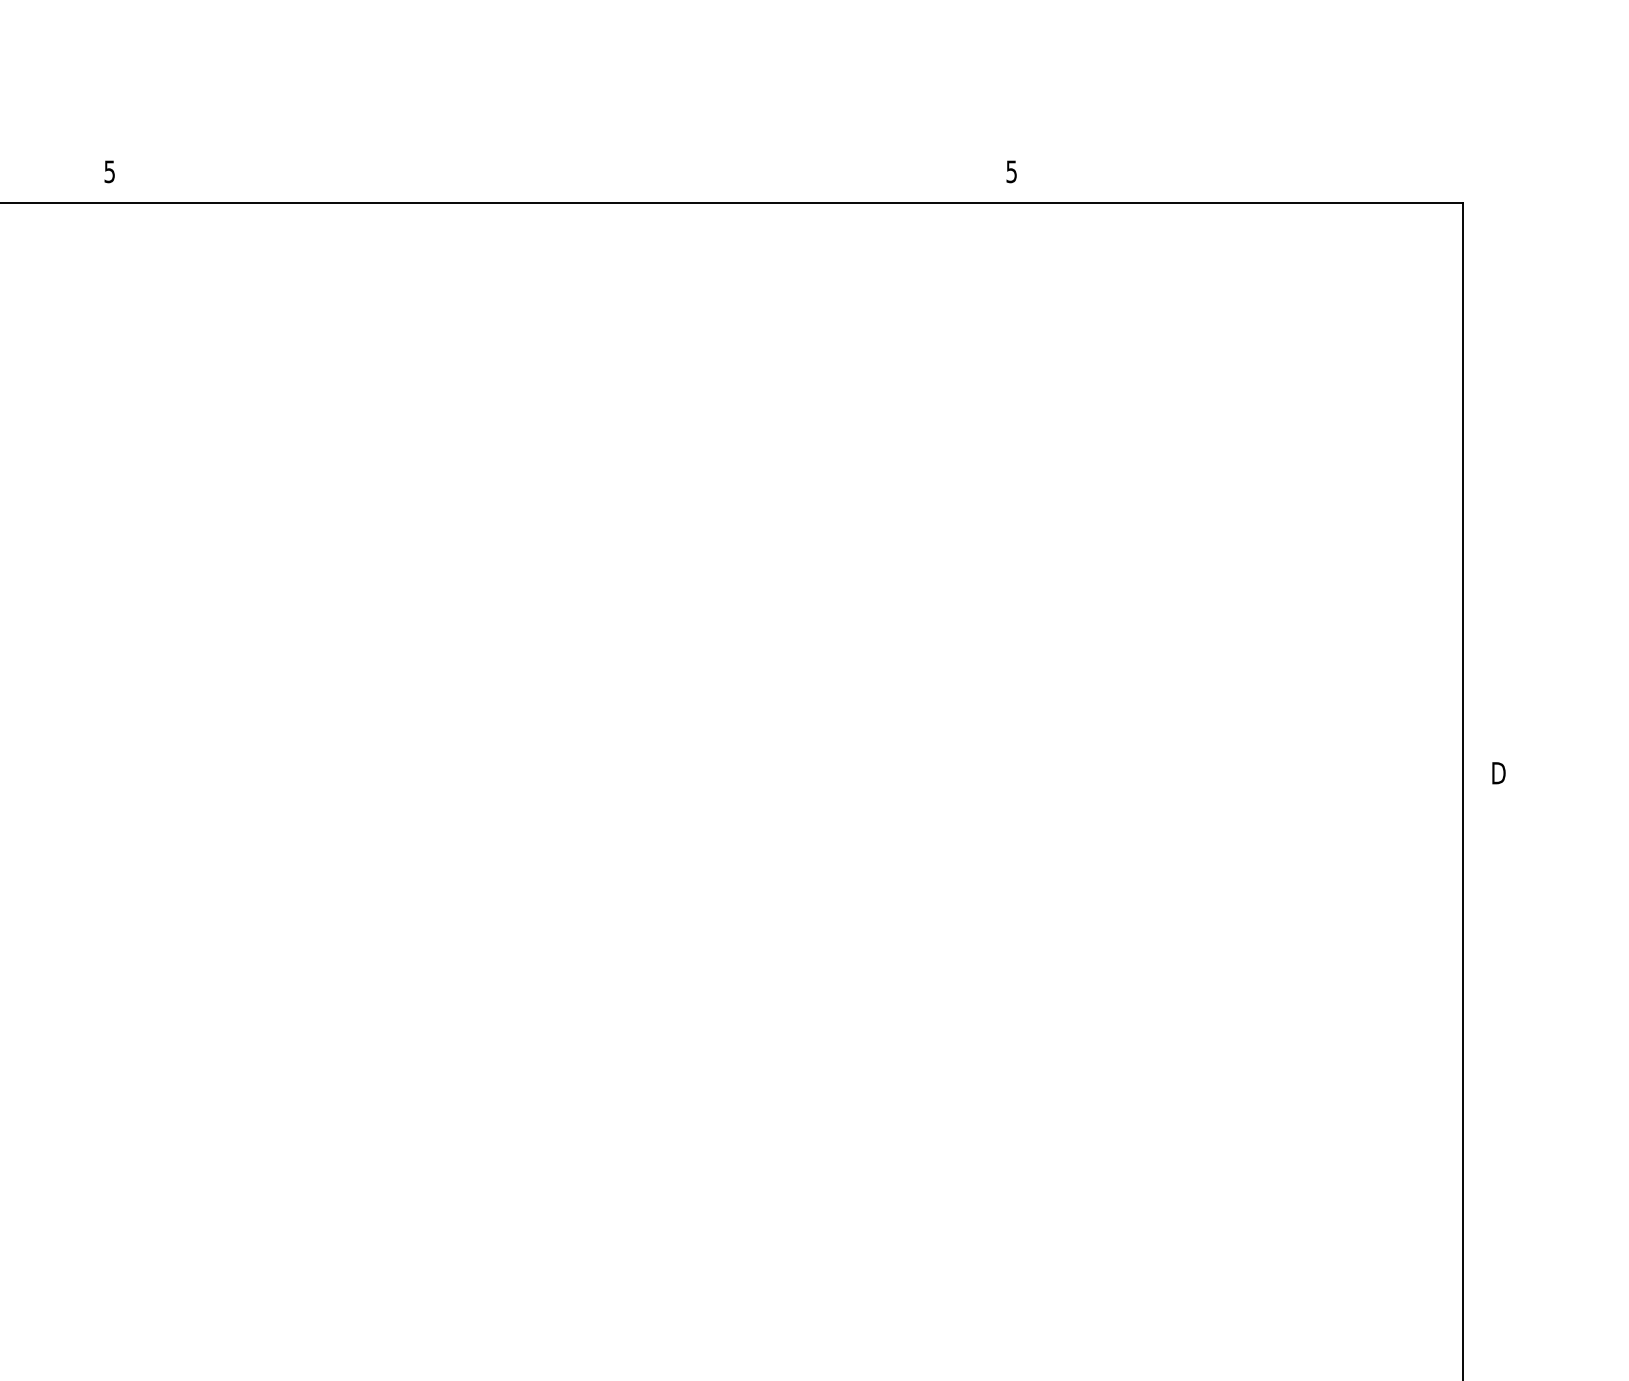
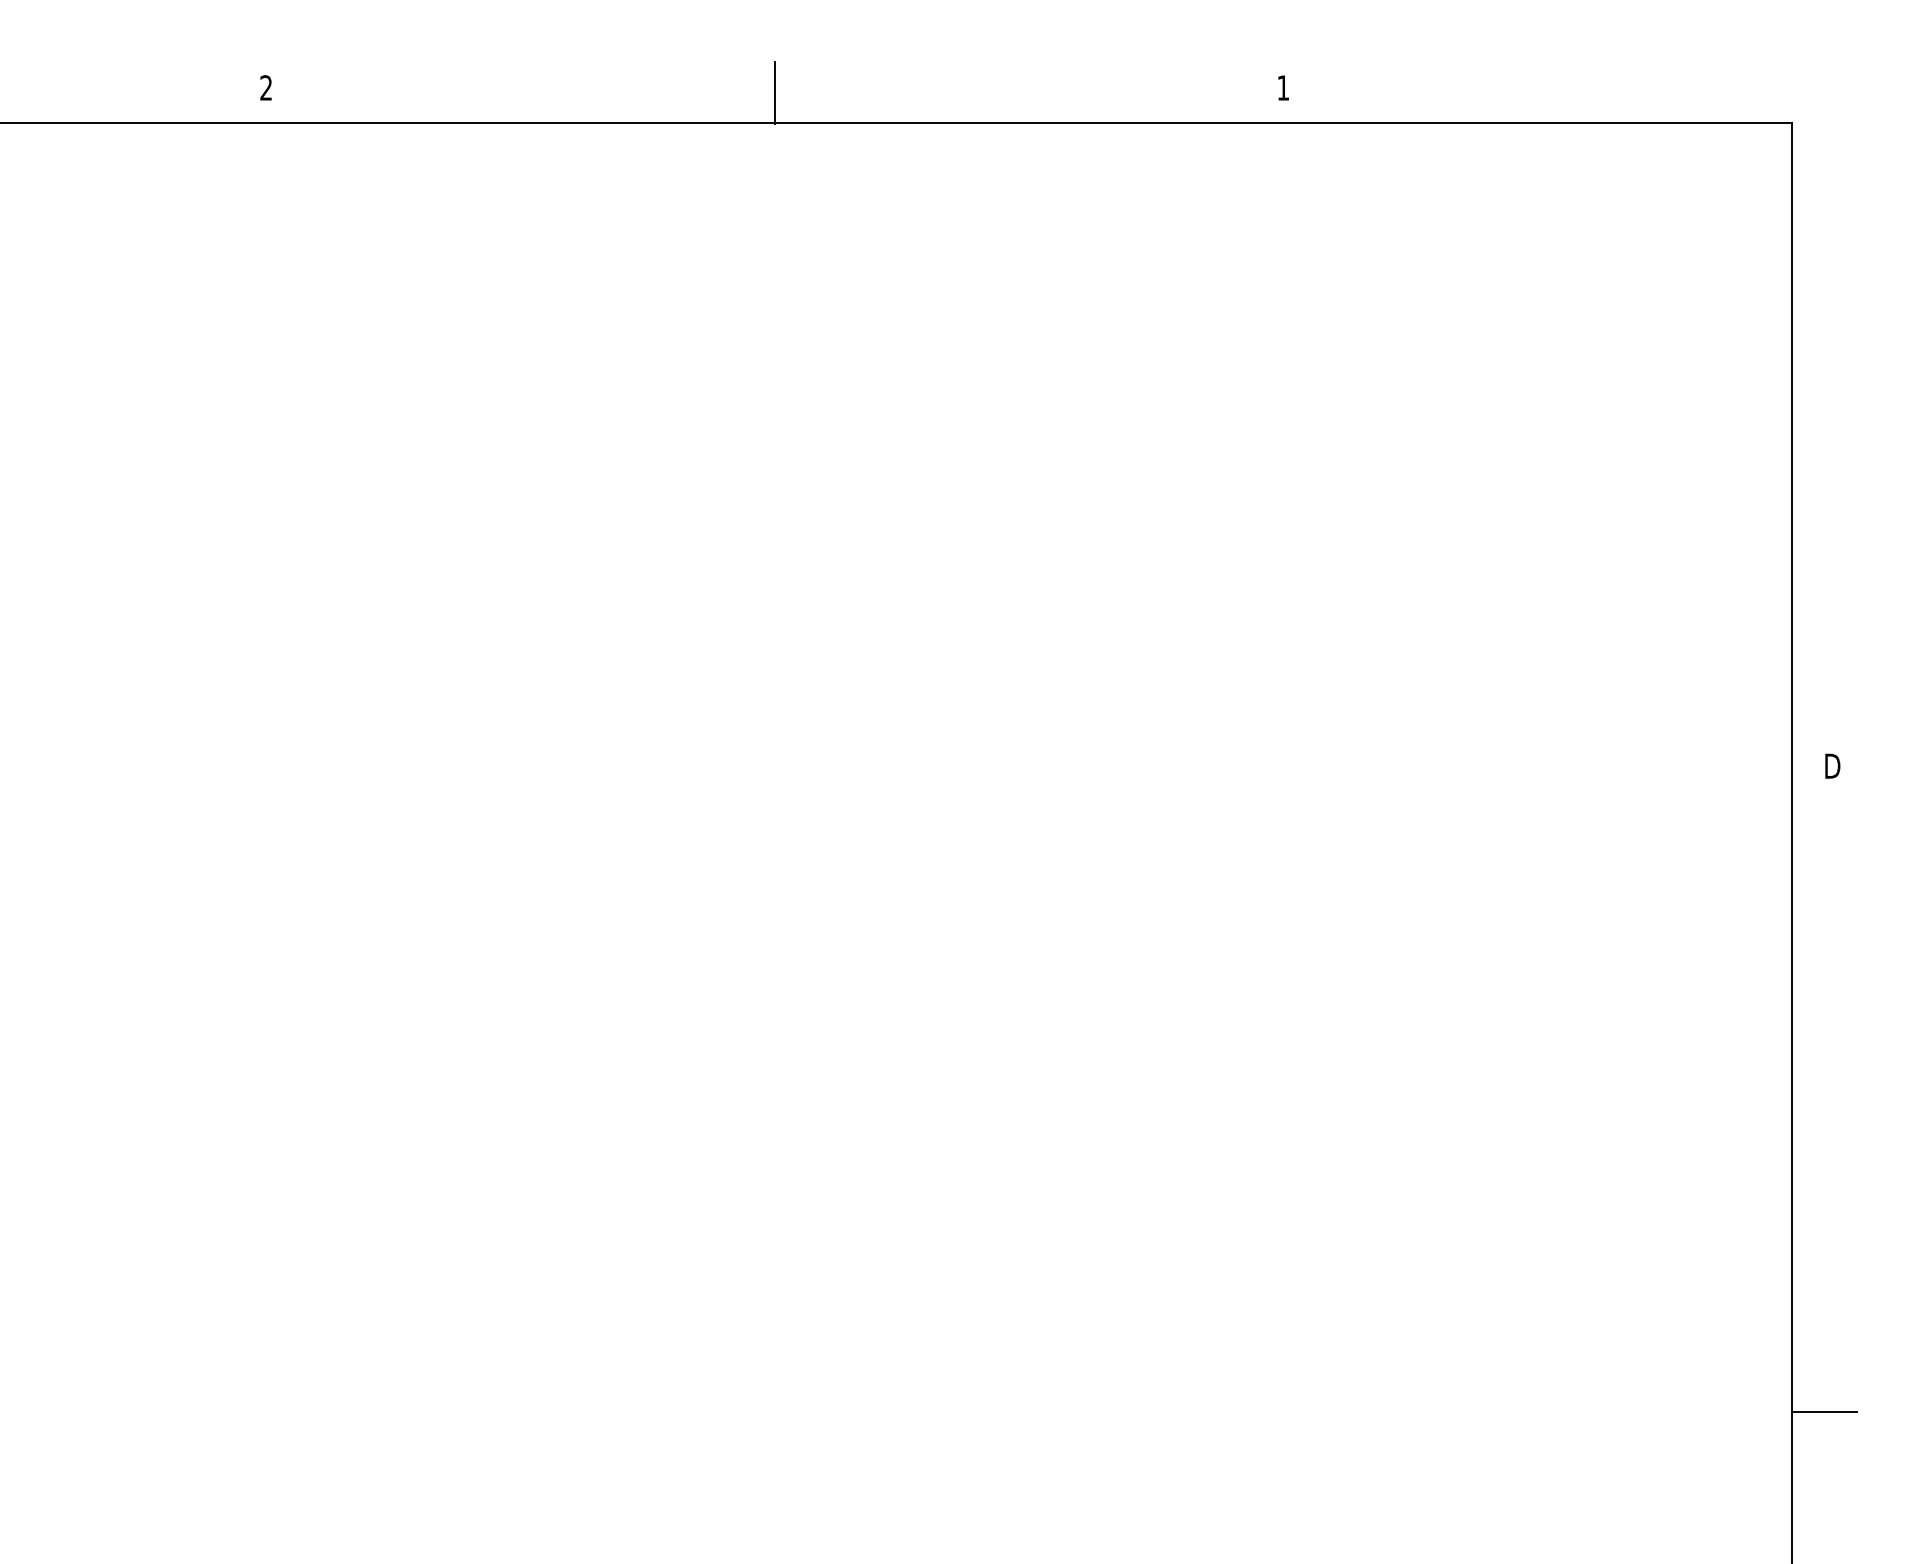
text: (109, 171) -> (265, 87), 5 -> 2
text: (1011, 171) -> (1283, 87), 5 -> 1
line: (561, 175) -> (775, 92), added
line: (1492, 1346) -> (1825, 1412), added

